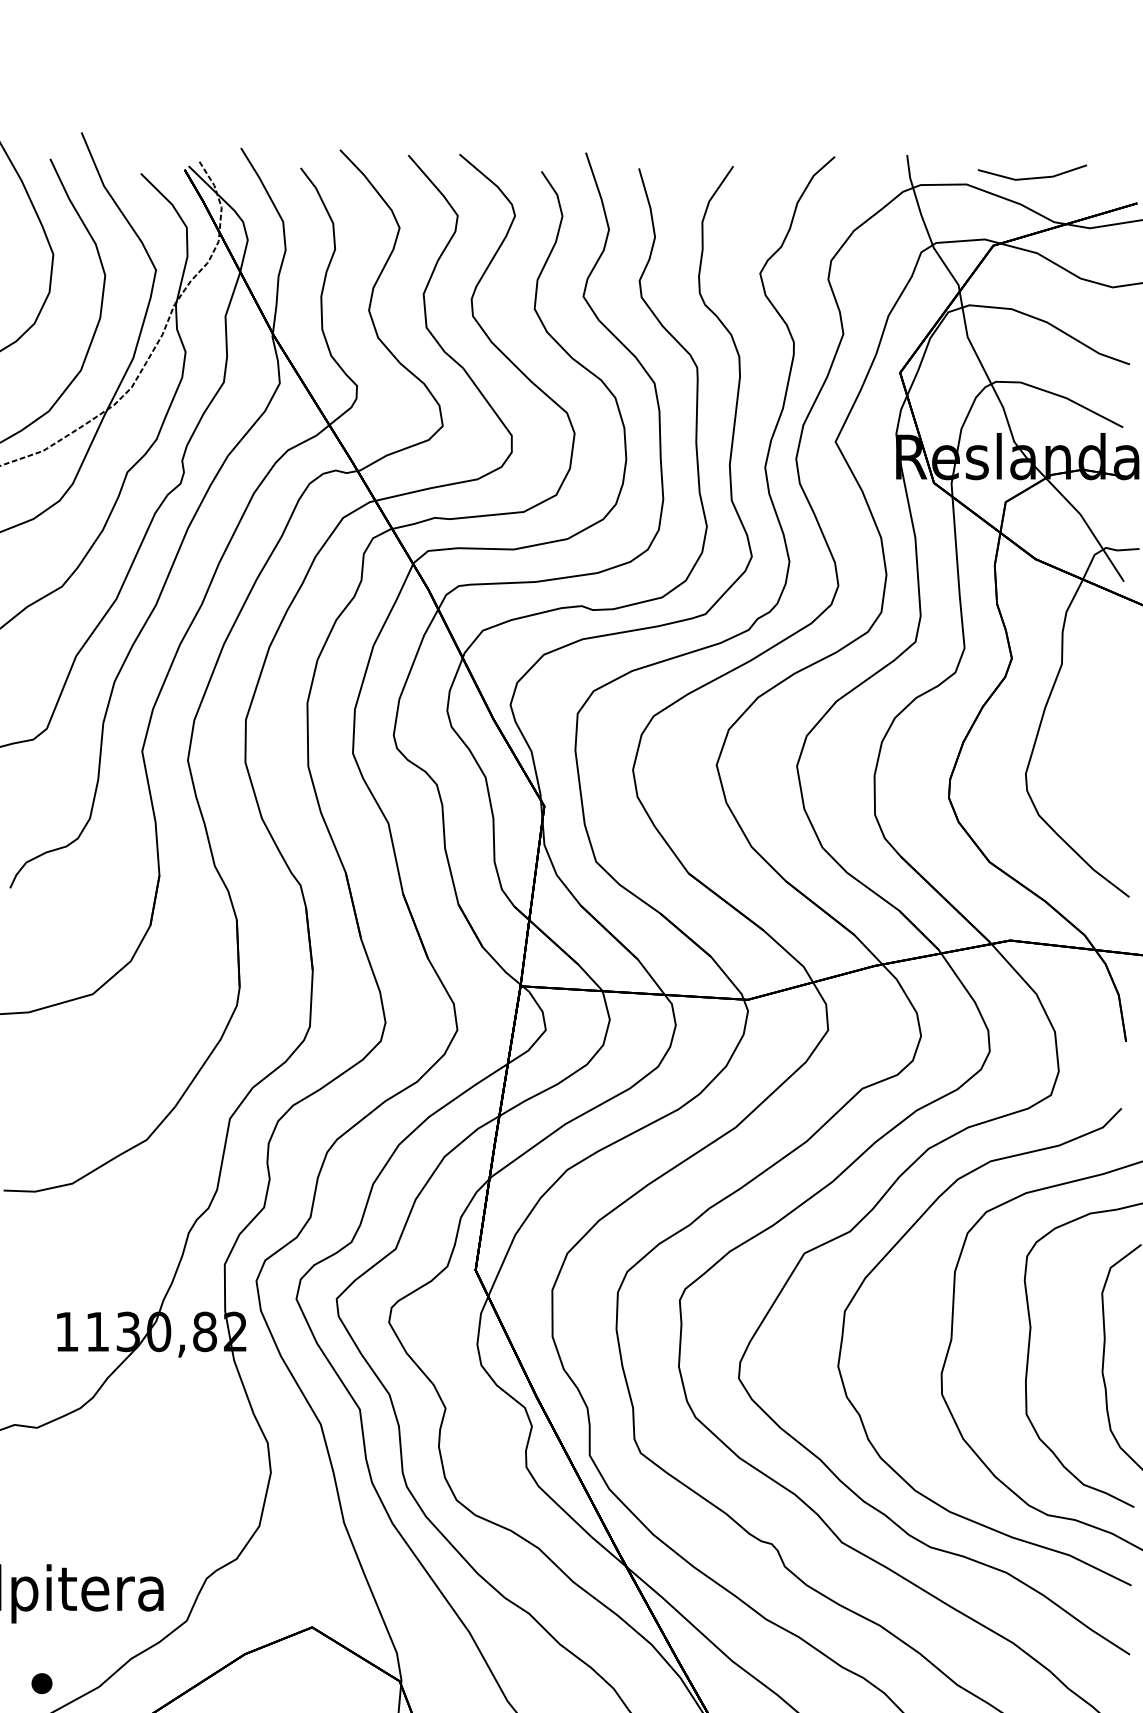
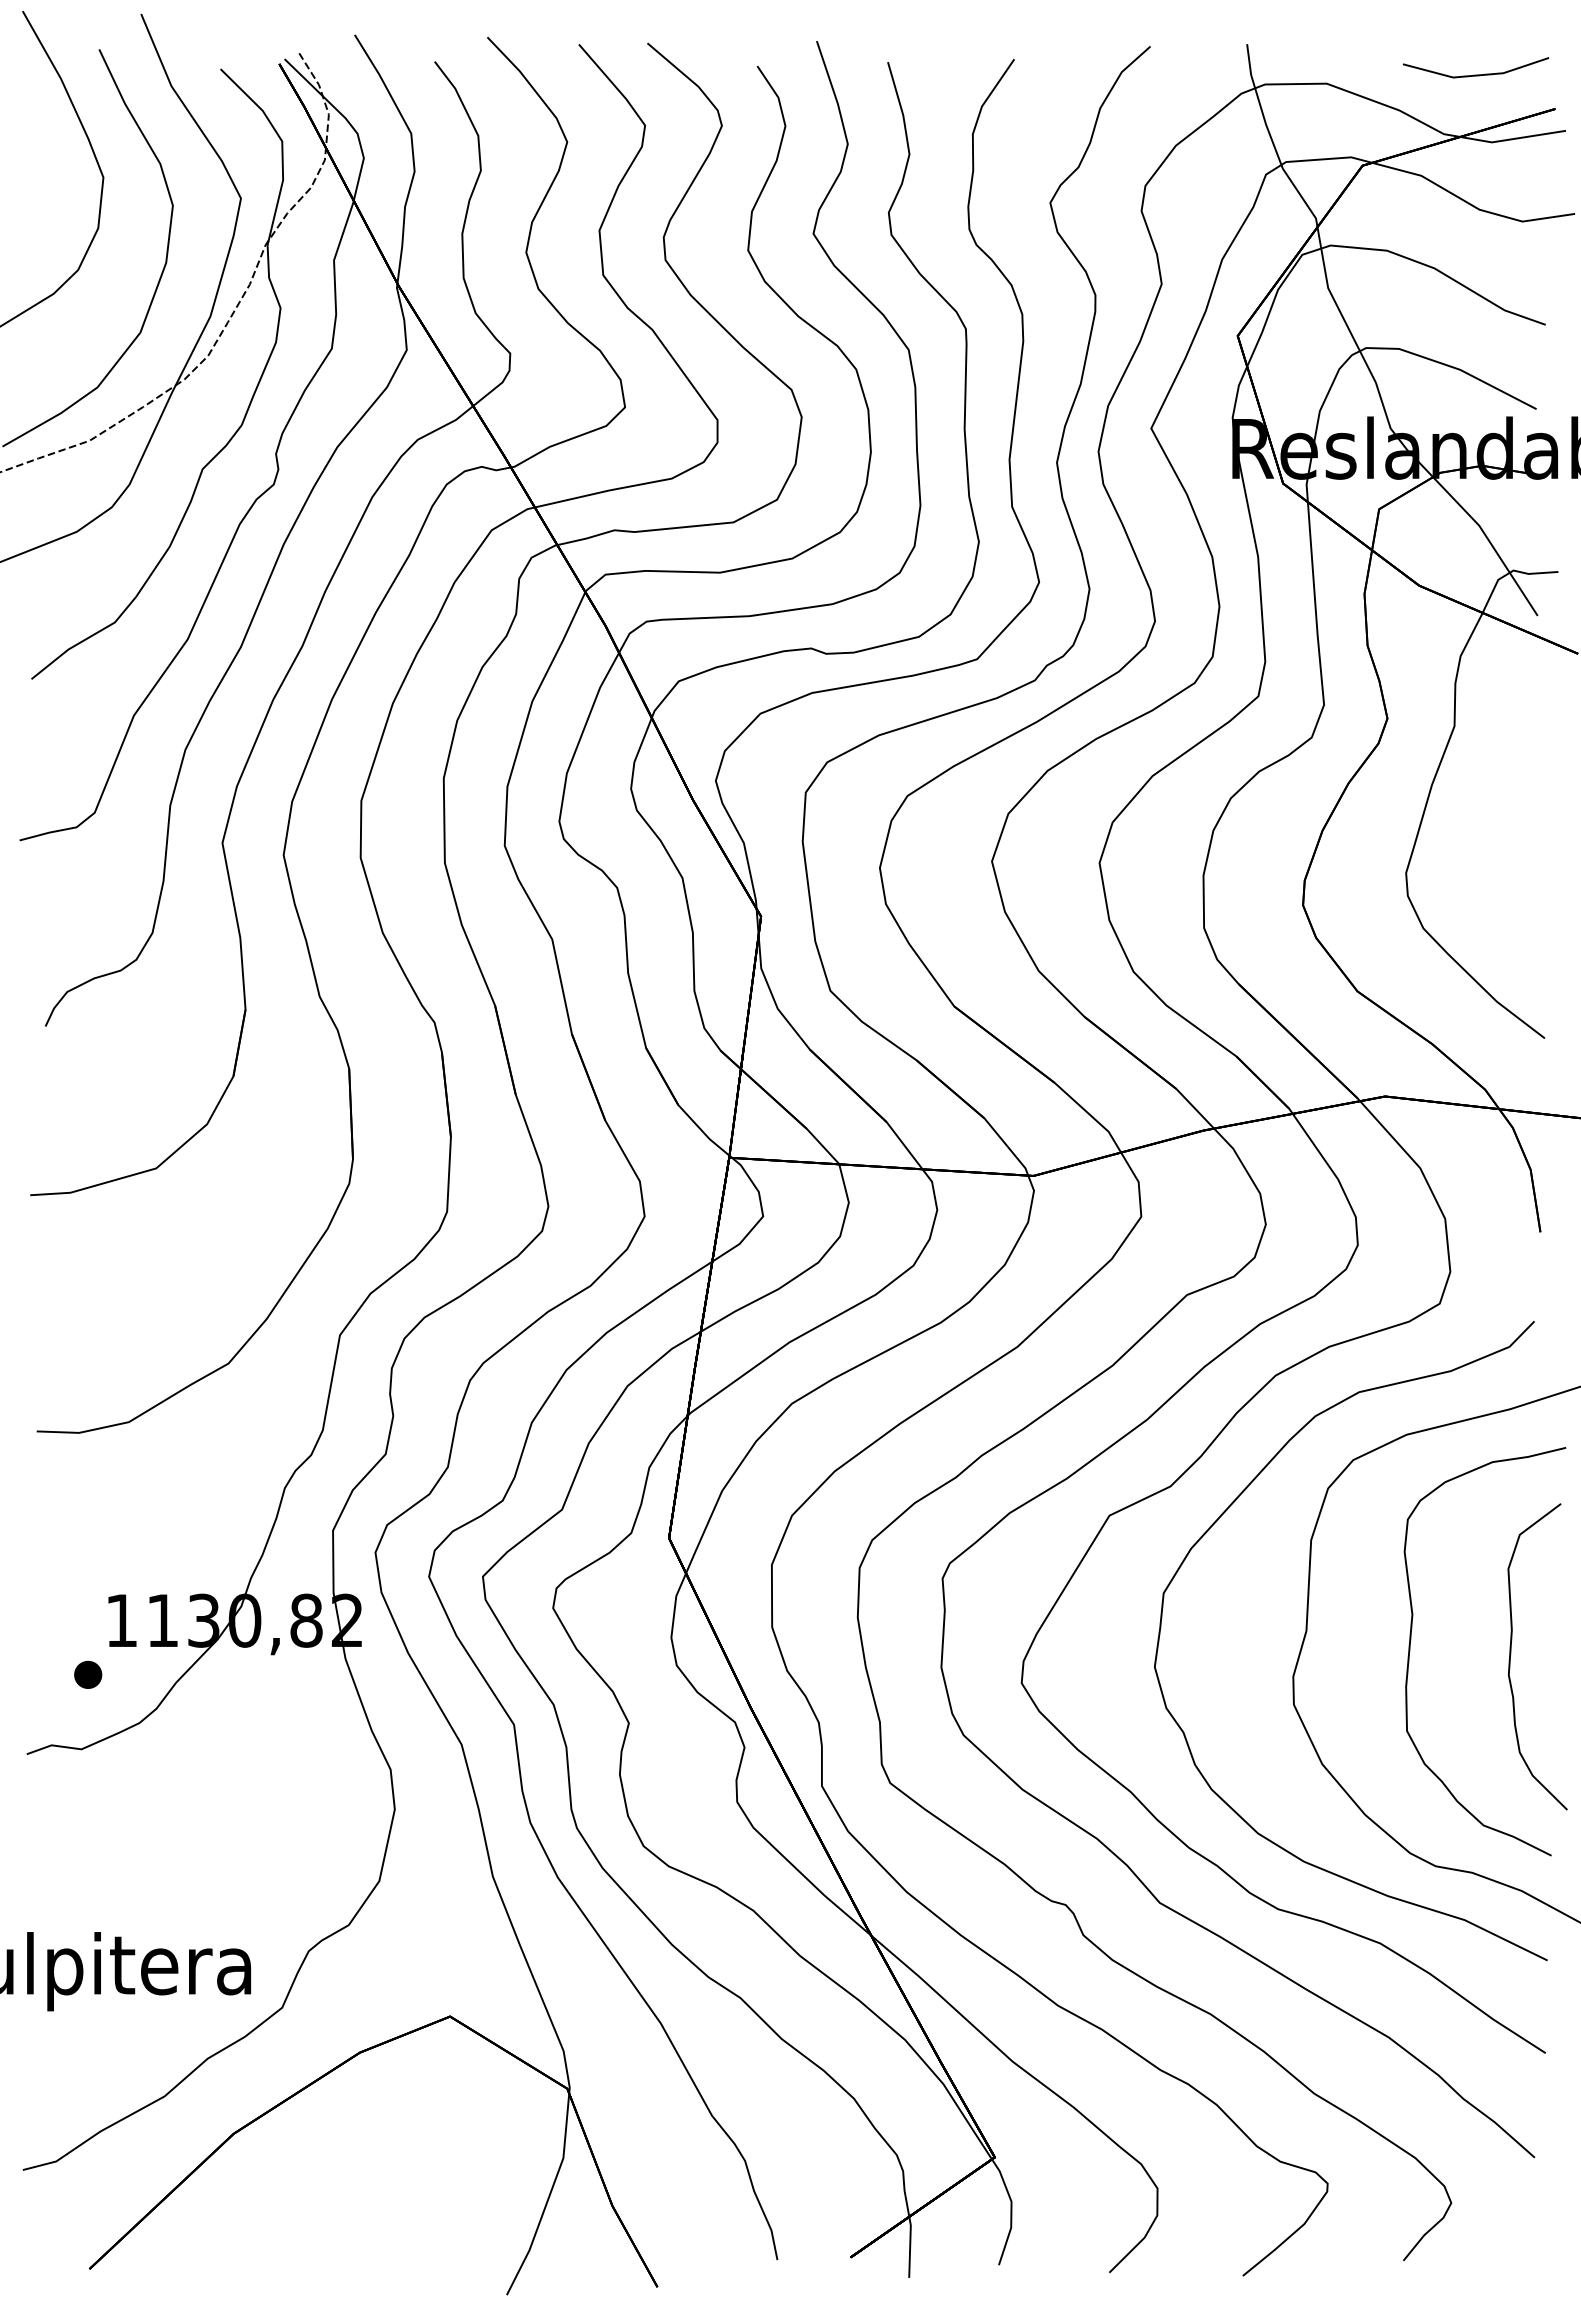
line: (1032, 177) -> (1475, 74), moved
part: (42, 1683) -> (88, 1674), moved

